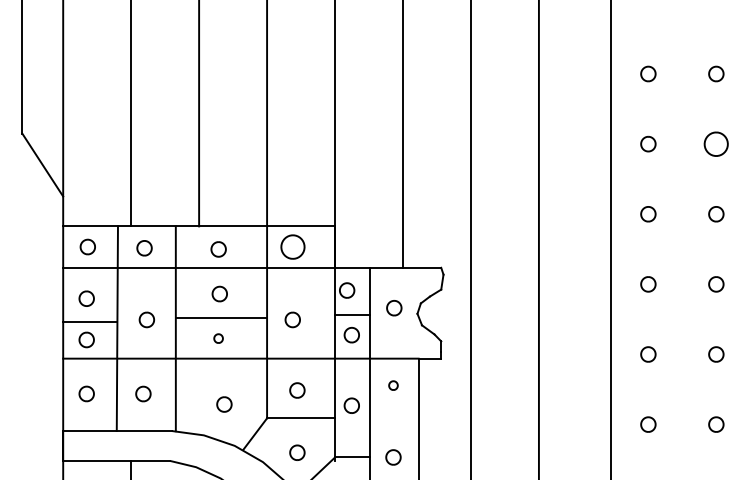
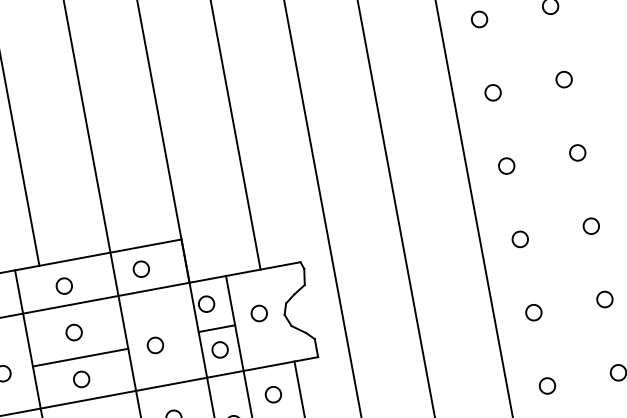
part: (716, 143) -> (564, 78), size x0.62
part: (292, 246) -> (140, 268), size x0.62
part: (218, 338) -> (81, 379), size x1.67
part: (393, 385) -> (273, 394), size x1.67

